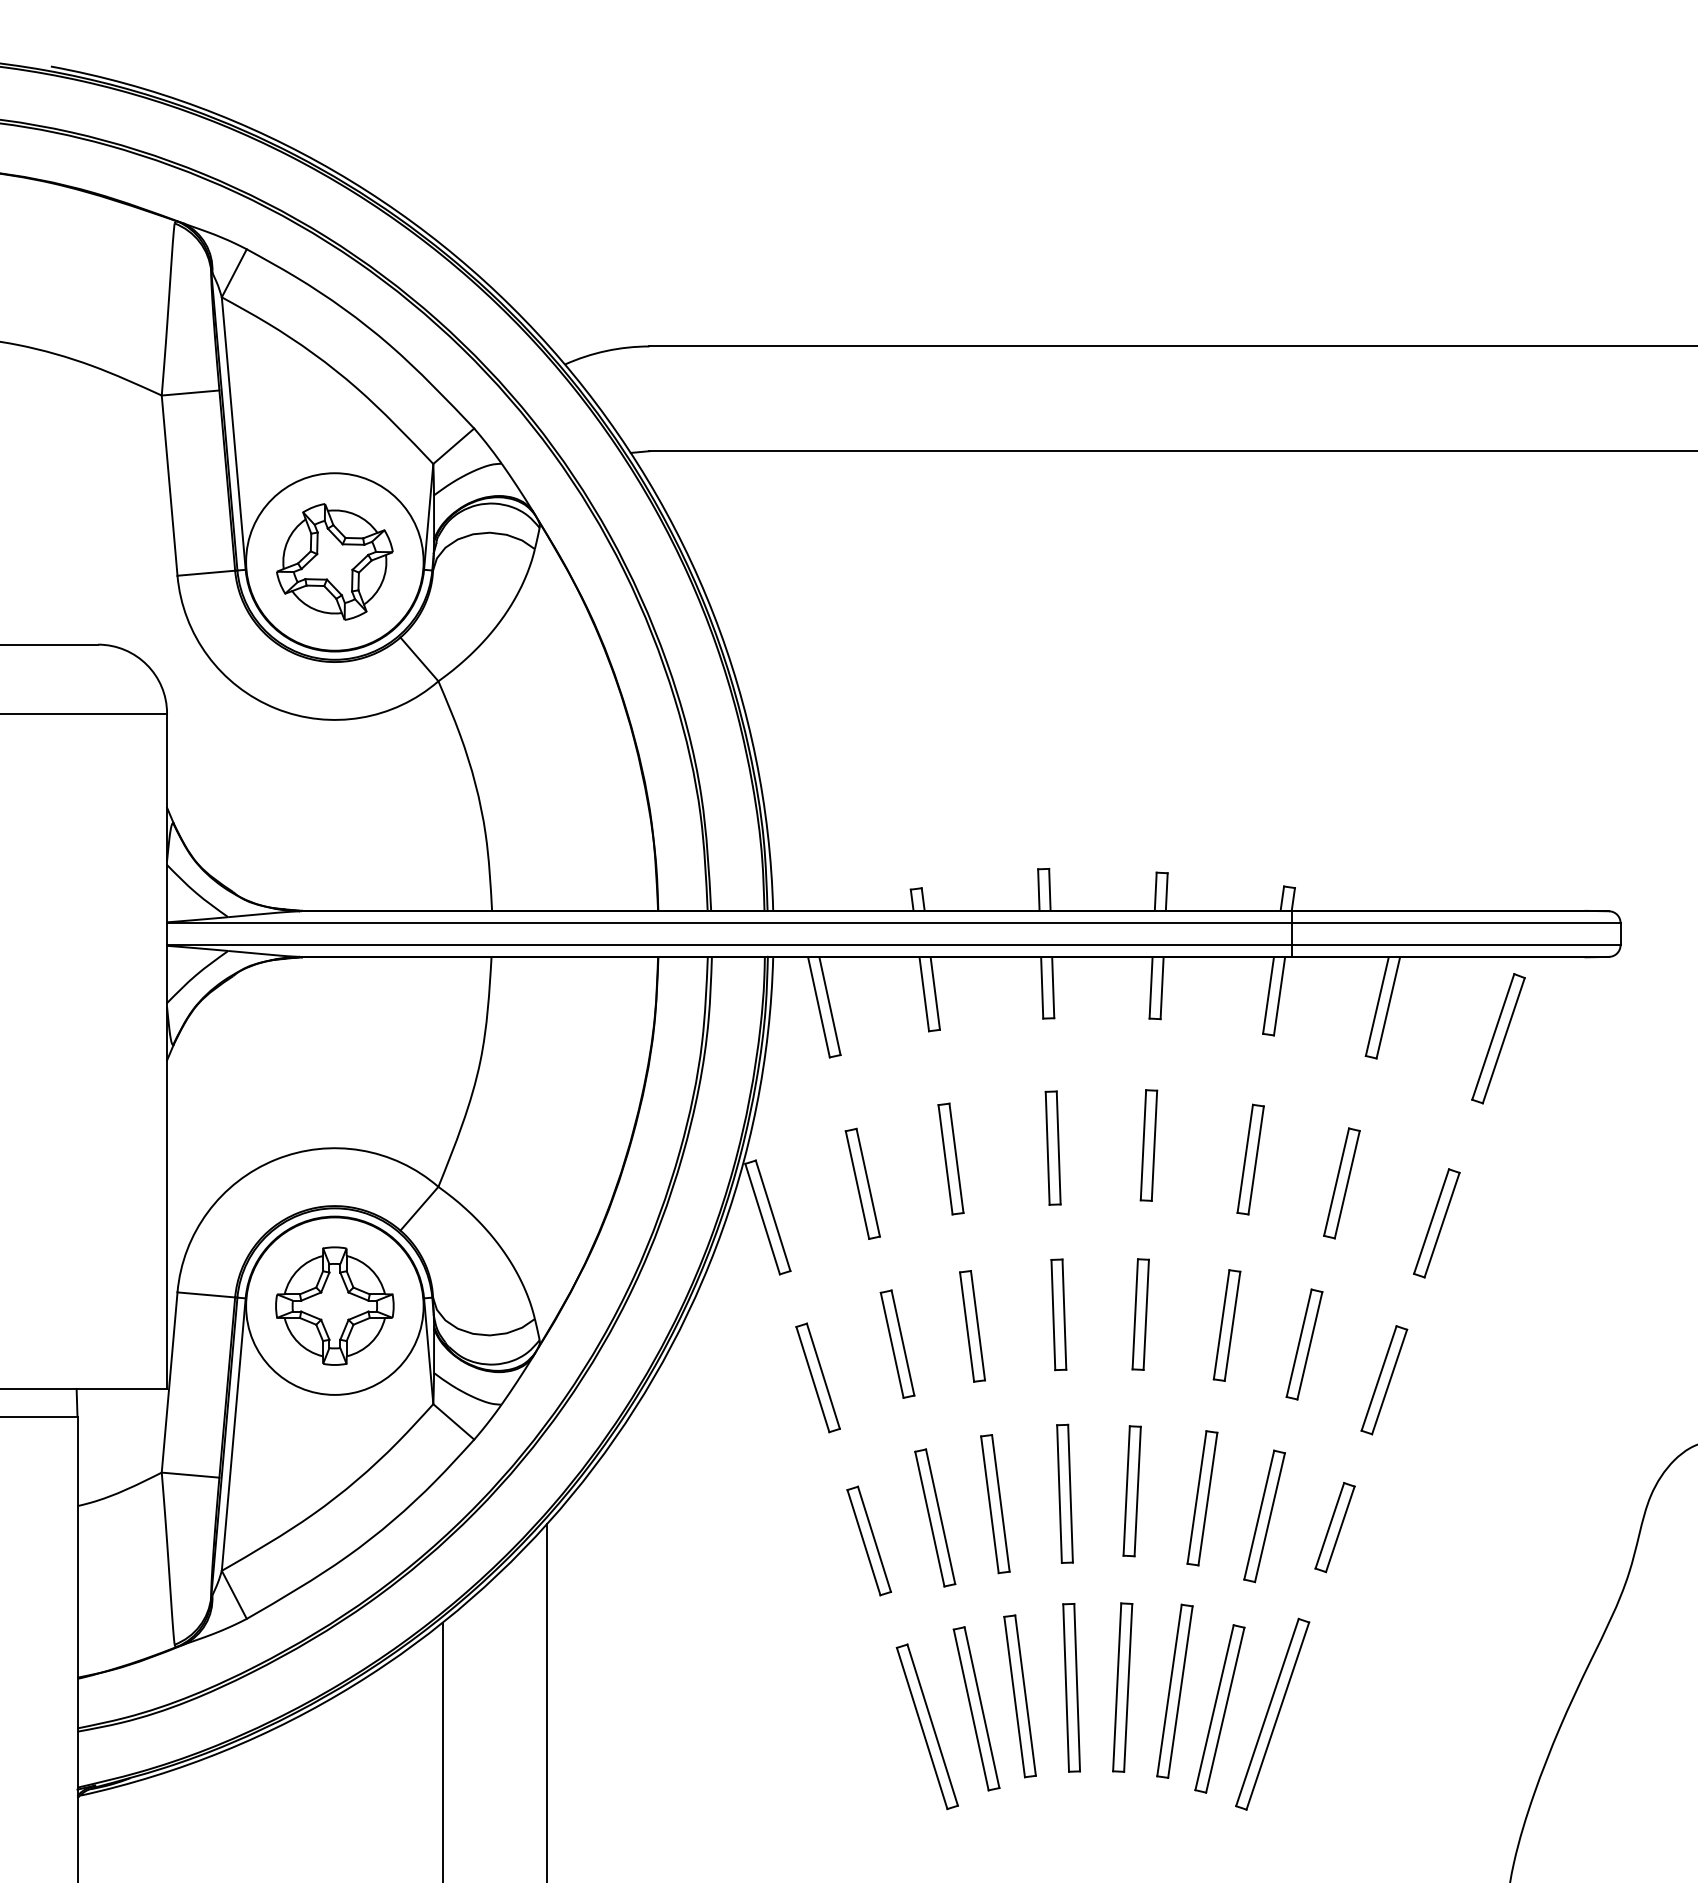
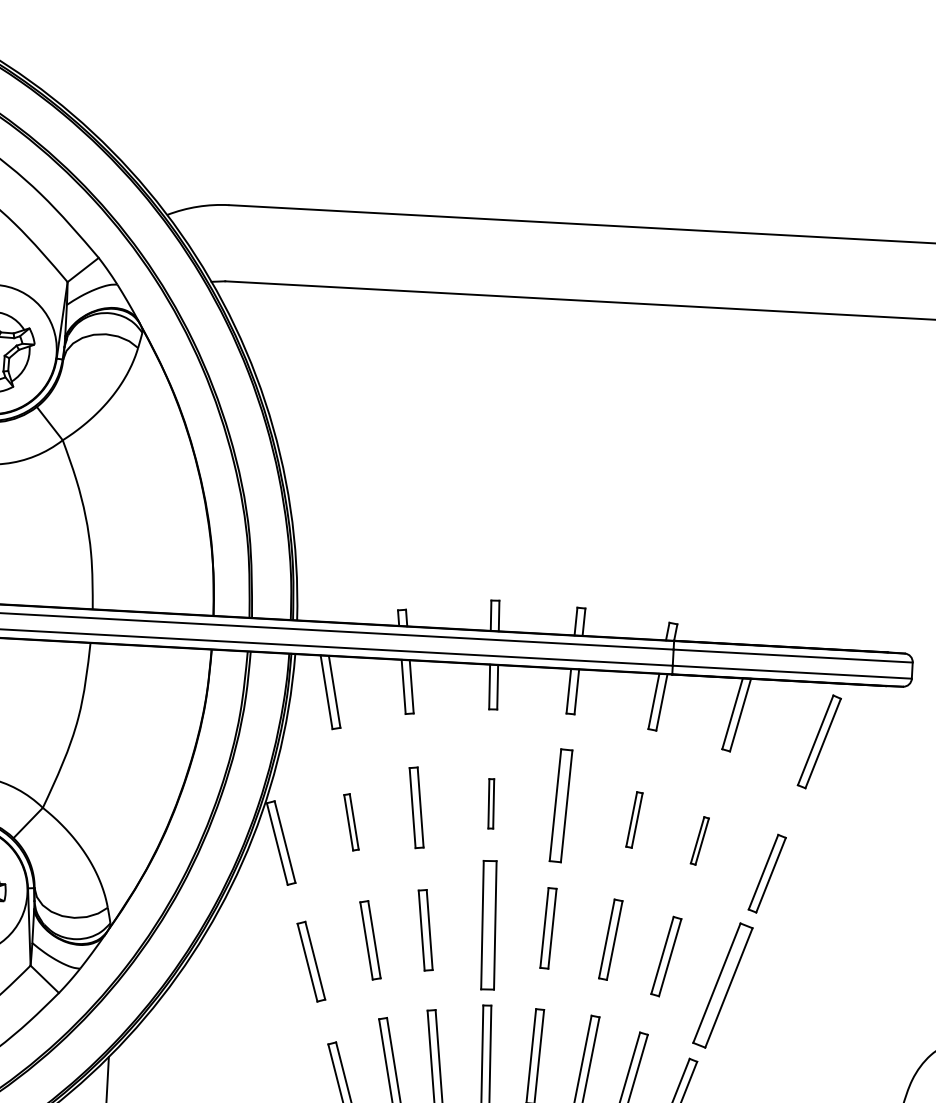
part: (1148, 1145) -> (560, 805), size x1.4
part: (1052, 1147) -> (490, 803), size x0.6
part: (1250, 1159) -> (634, 819), size x0.7
part: (862, 1183) -> (351, 822), size x0.7
part: (1341, 1183) -> (699, 840), size x0.6
part: (1058, 1314) -> (488, 925), size x1.6
part: (1384, 1380) -> (723, 985), size x1.6

